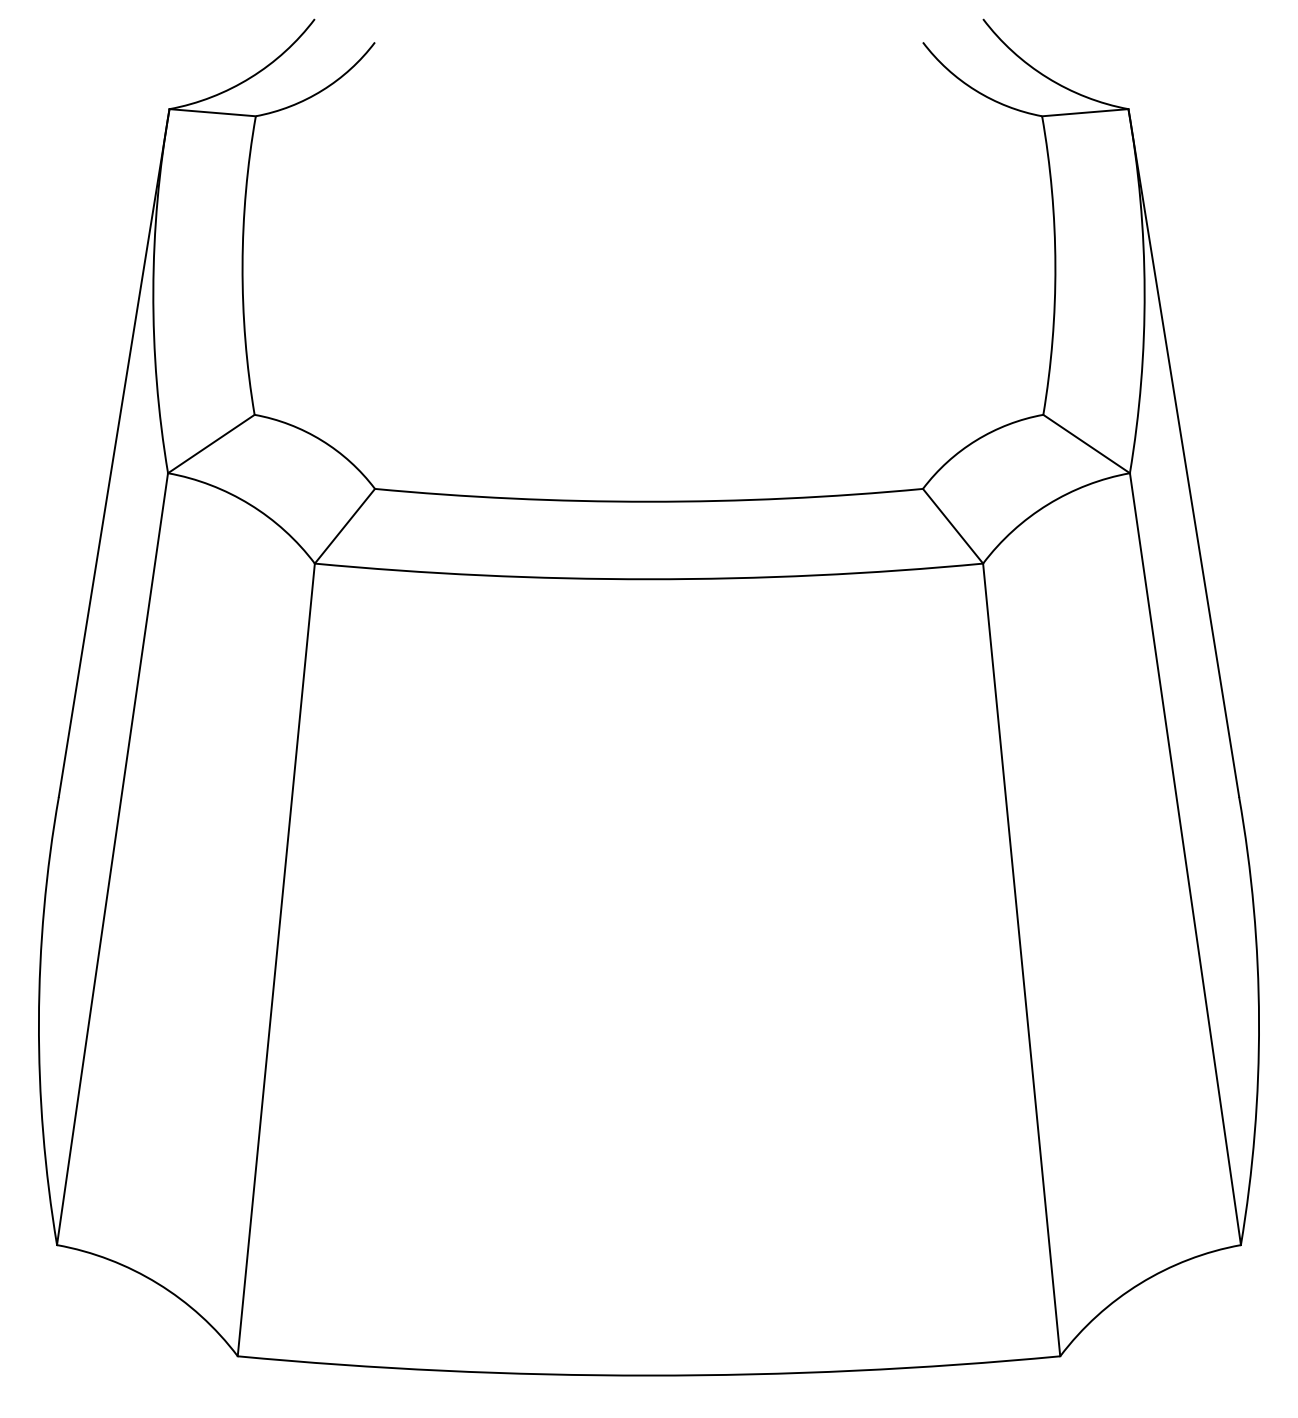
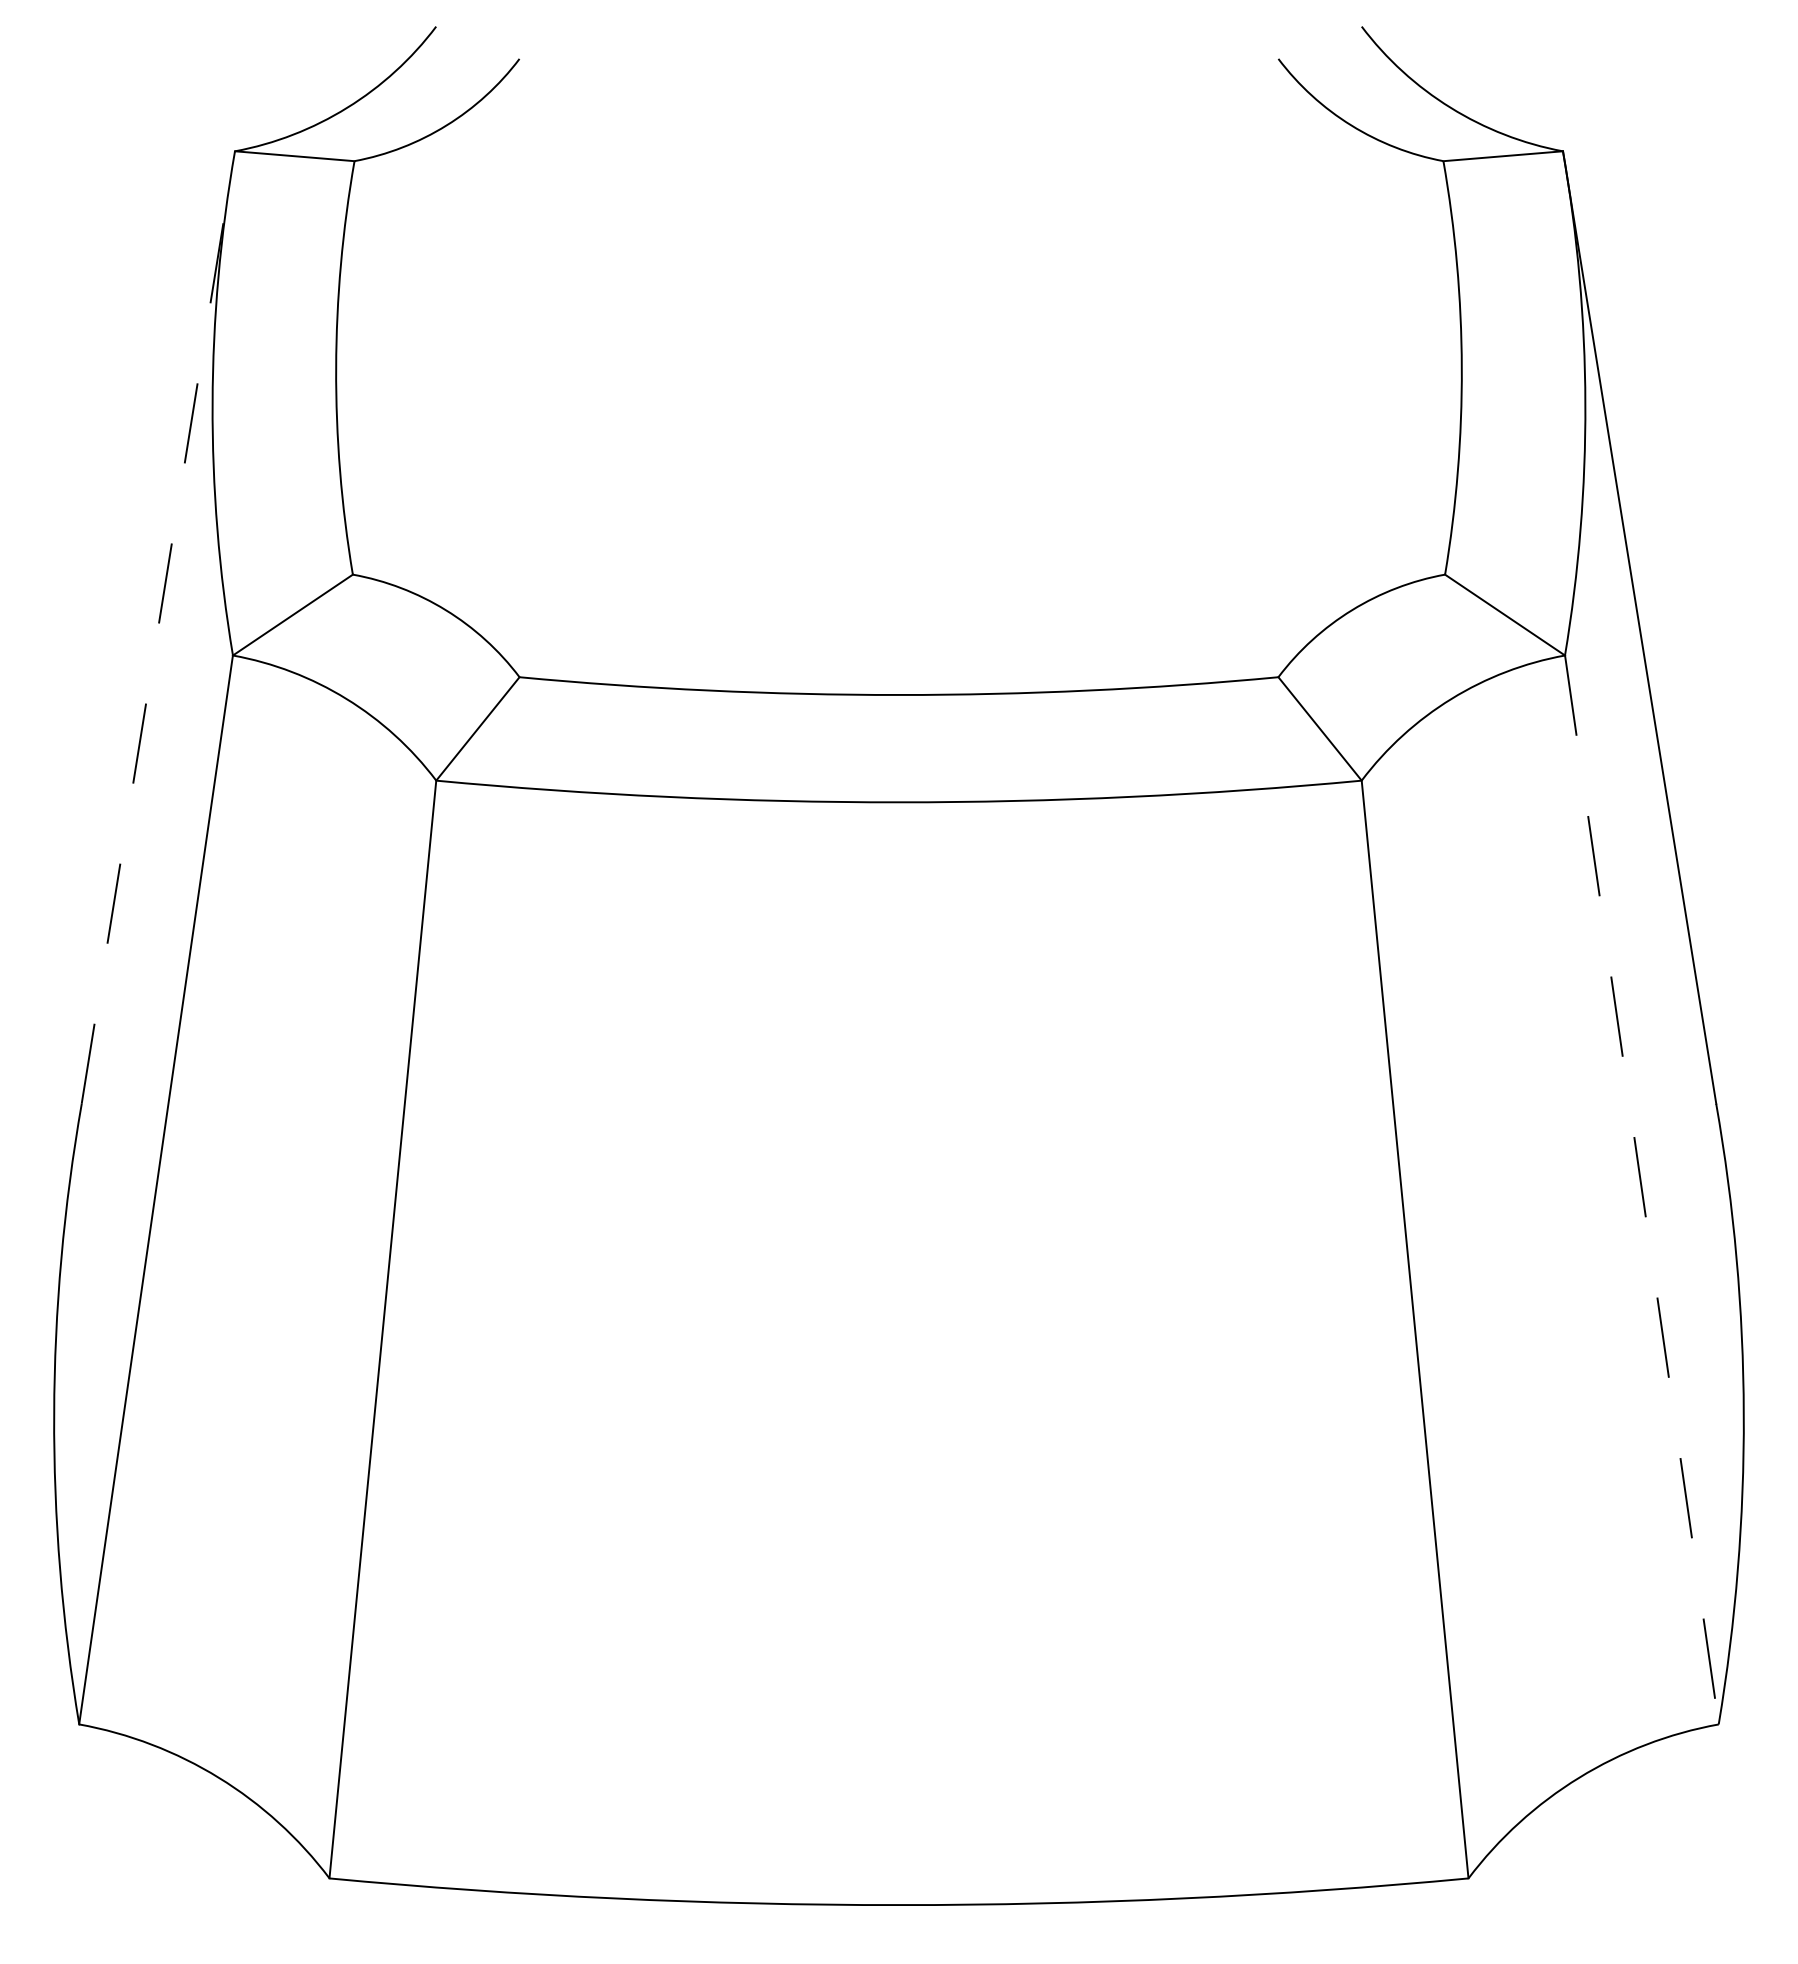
line: (114, 453) -> (158, 627), solid -> dashed
line: (1185, 859) -> (1641, 1190), solid -> dashed

